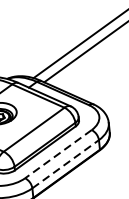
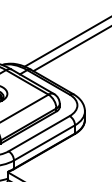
line: (57, 154) -> (38, 133), dashed -> solid
line: (65, 163) -> (44, 142), dashed -> solid

